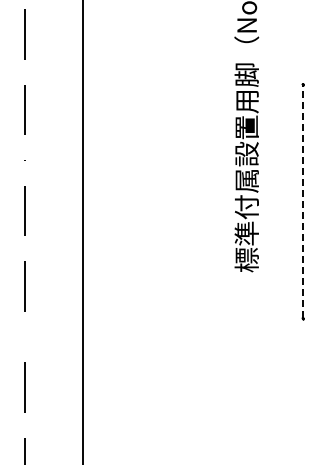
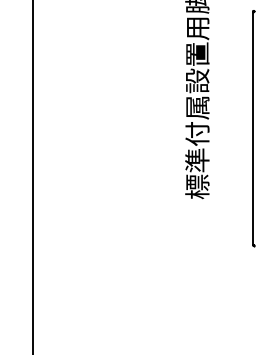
line: (302, 200) -> (253, 127), dashed -> solid

